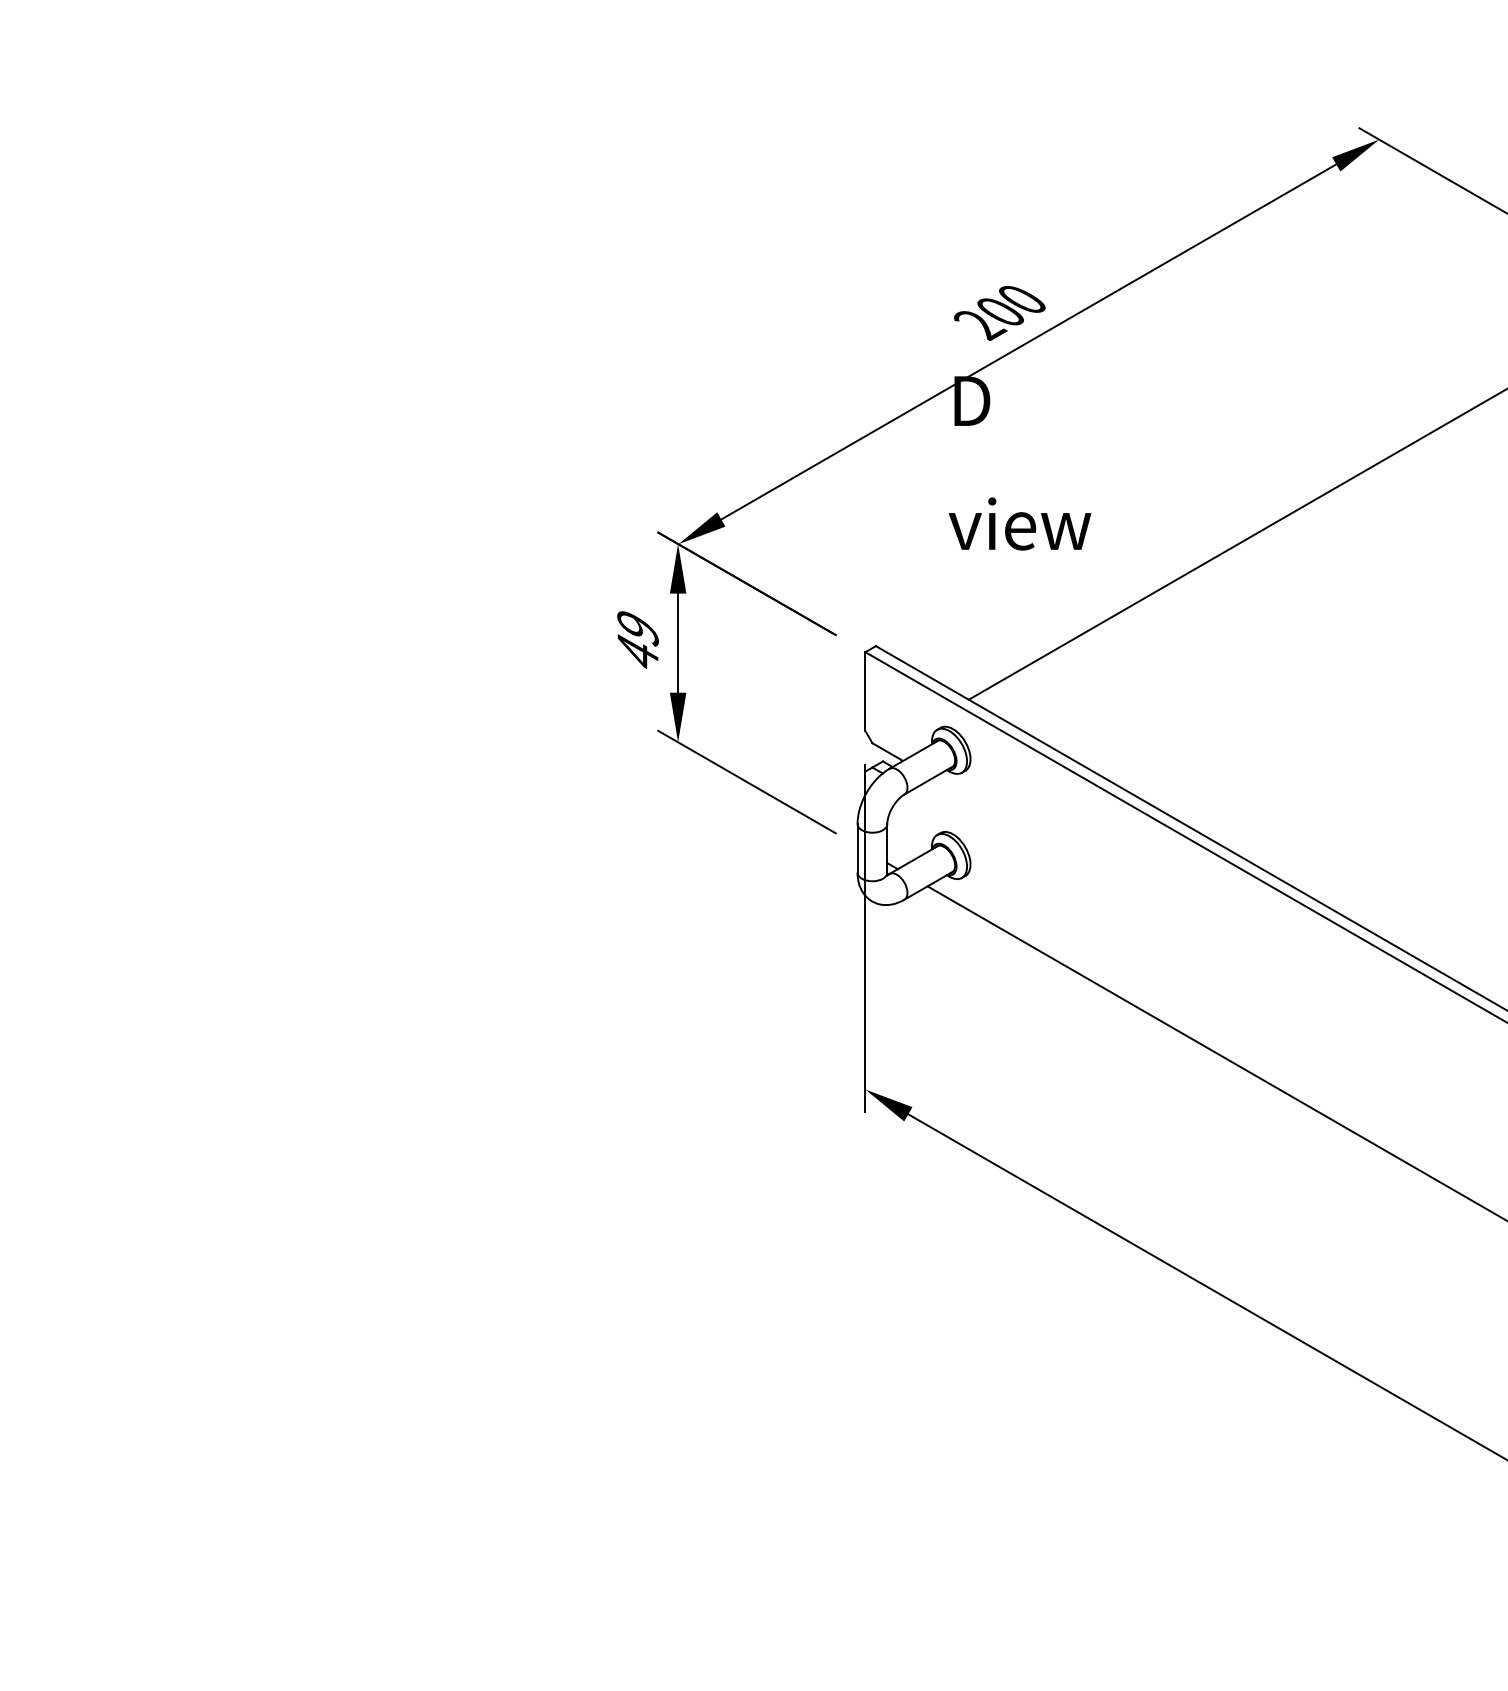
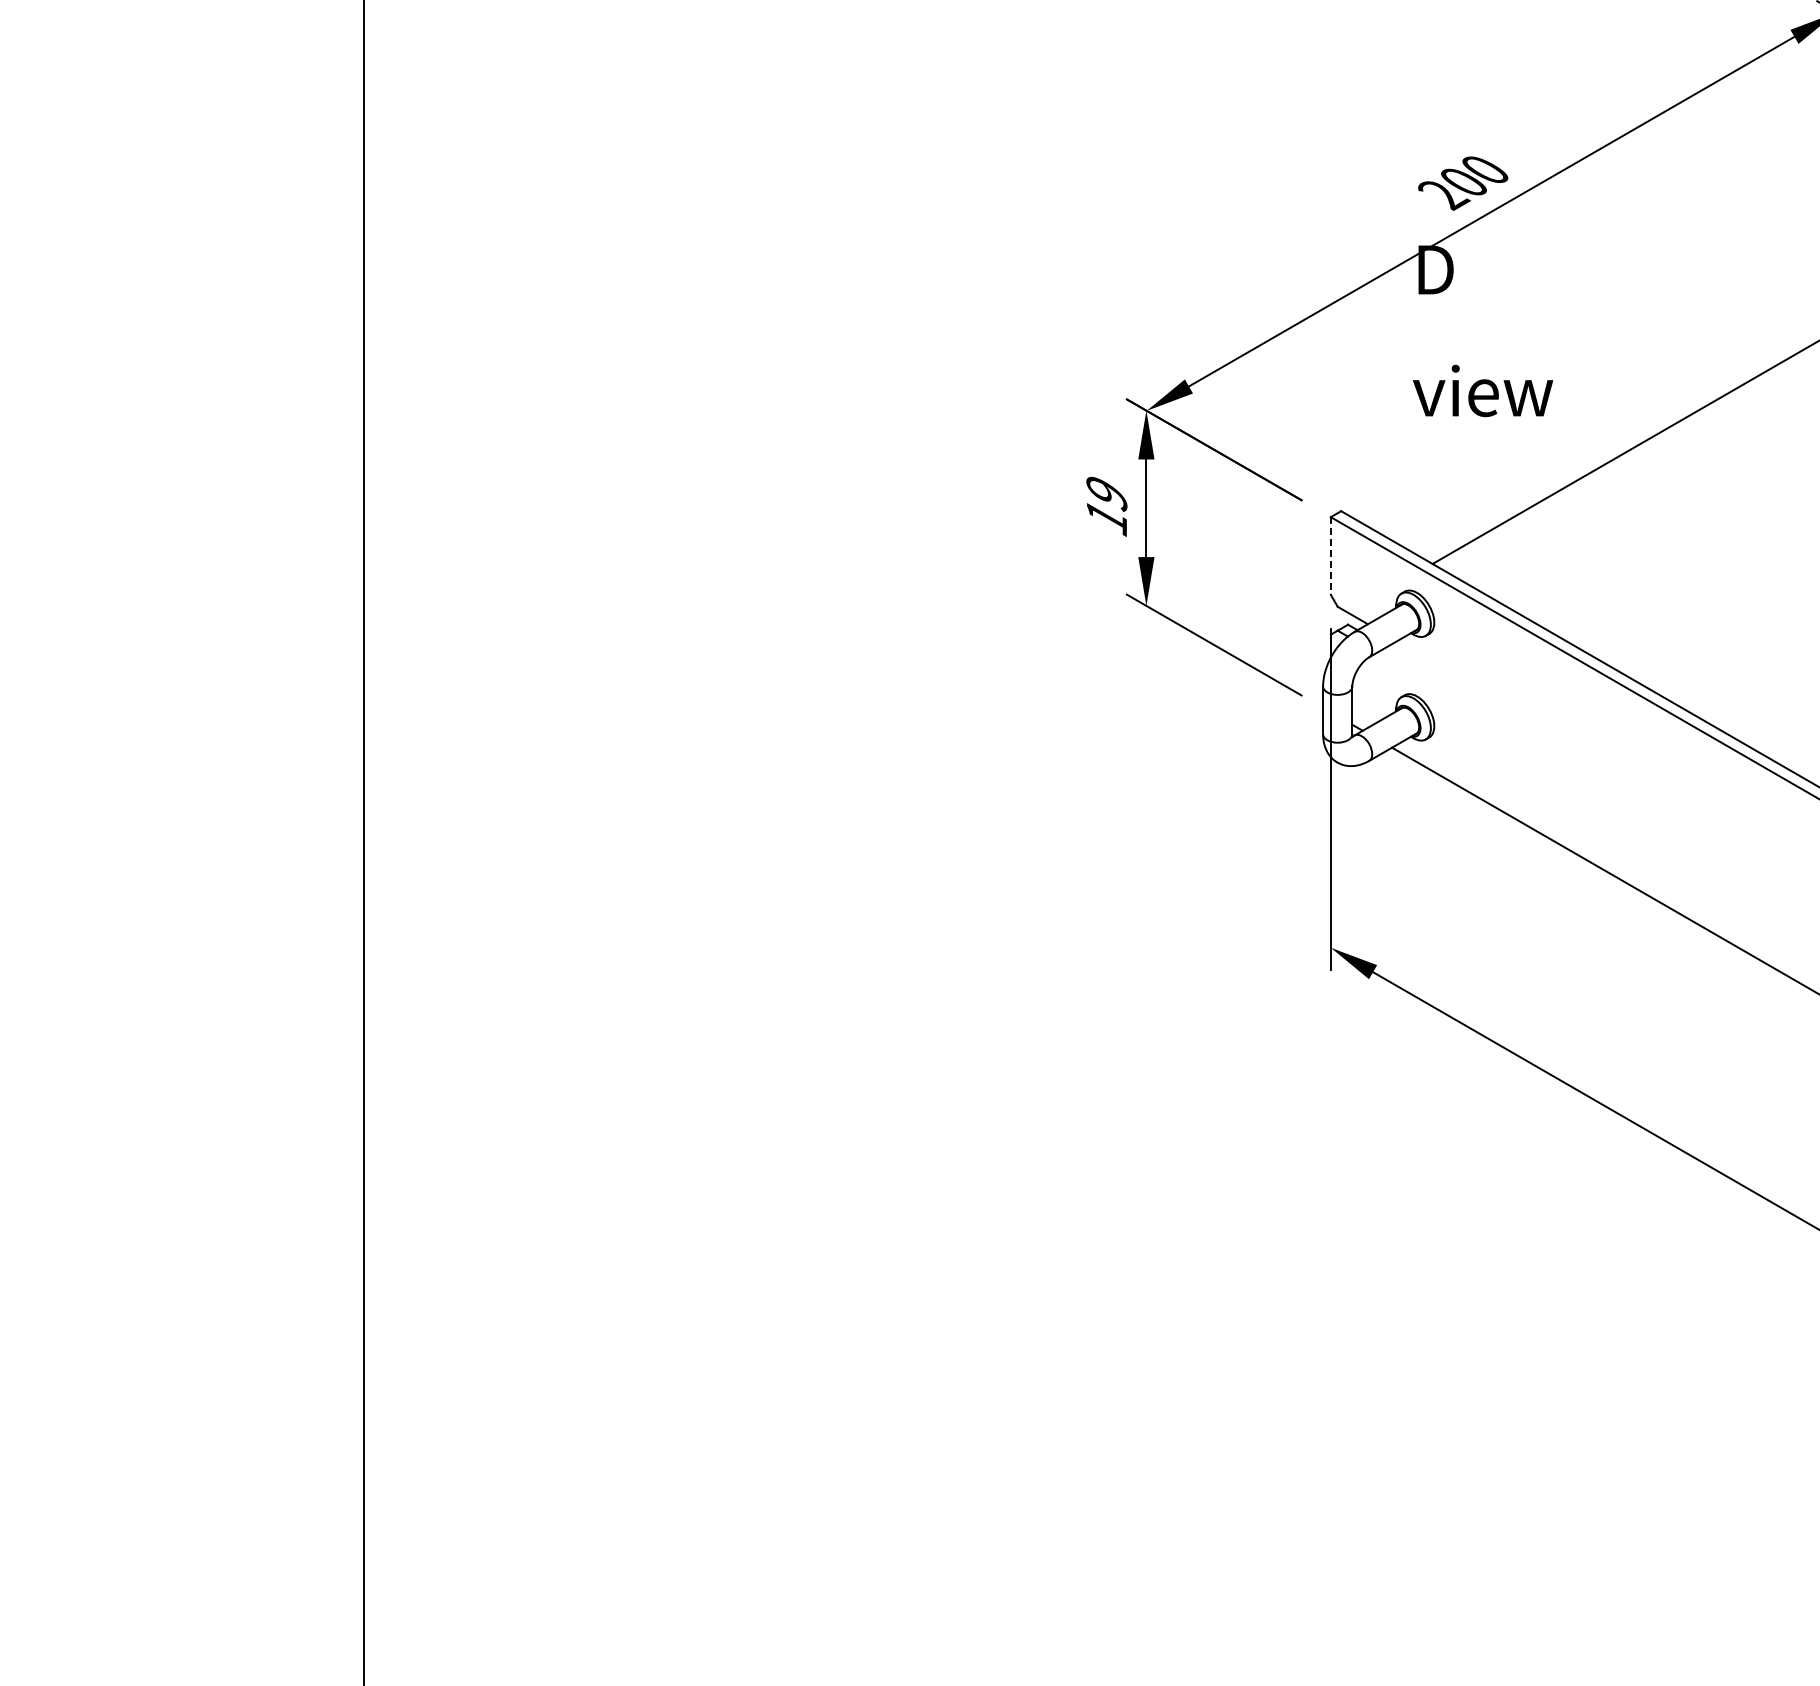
text: (637, 652) -> (1106, 517), 49 -> 19
line: (865, 692) -> (1330, 556), solid -> dashed

